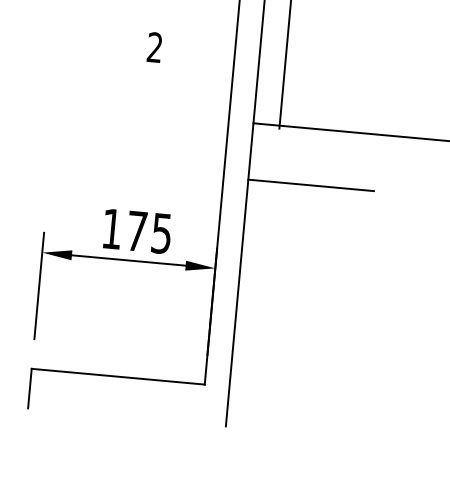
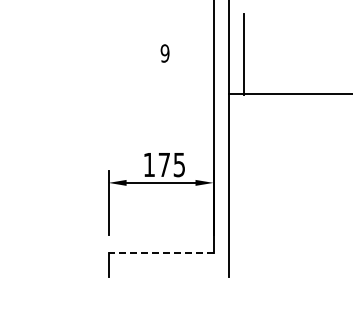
text: (153, 47) -> (164, 53), 2 -> 9
line: (311, 184) -> (266, 127), removed
line: (117, 376) -> (160, 253), solid -> dashed

